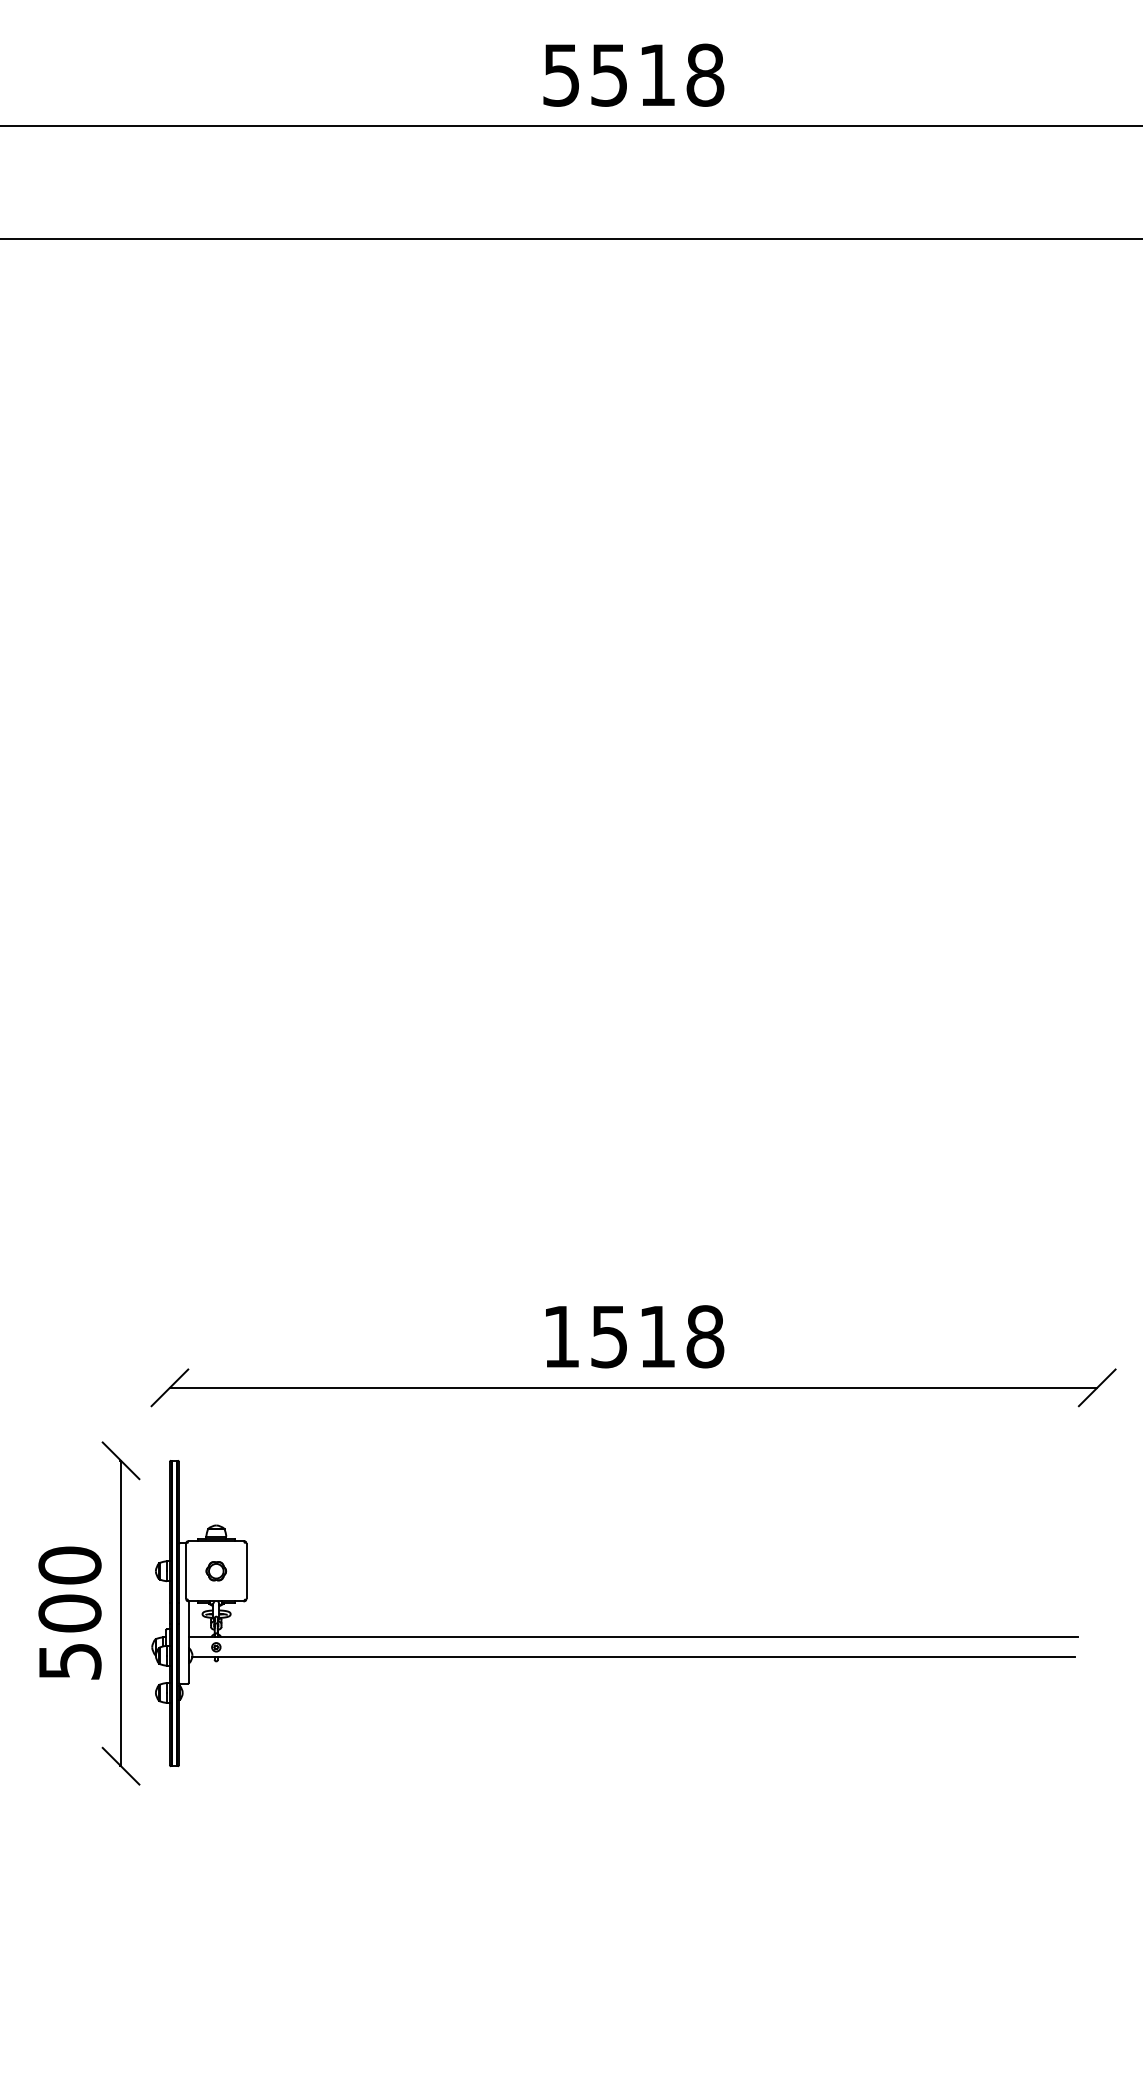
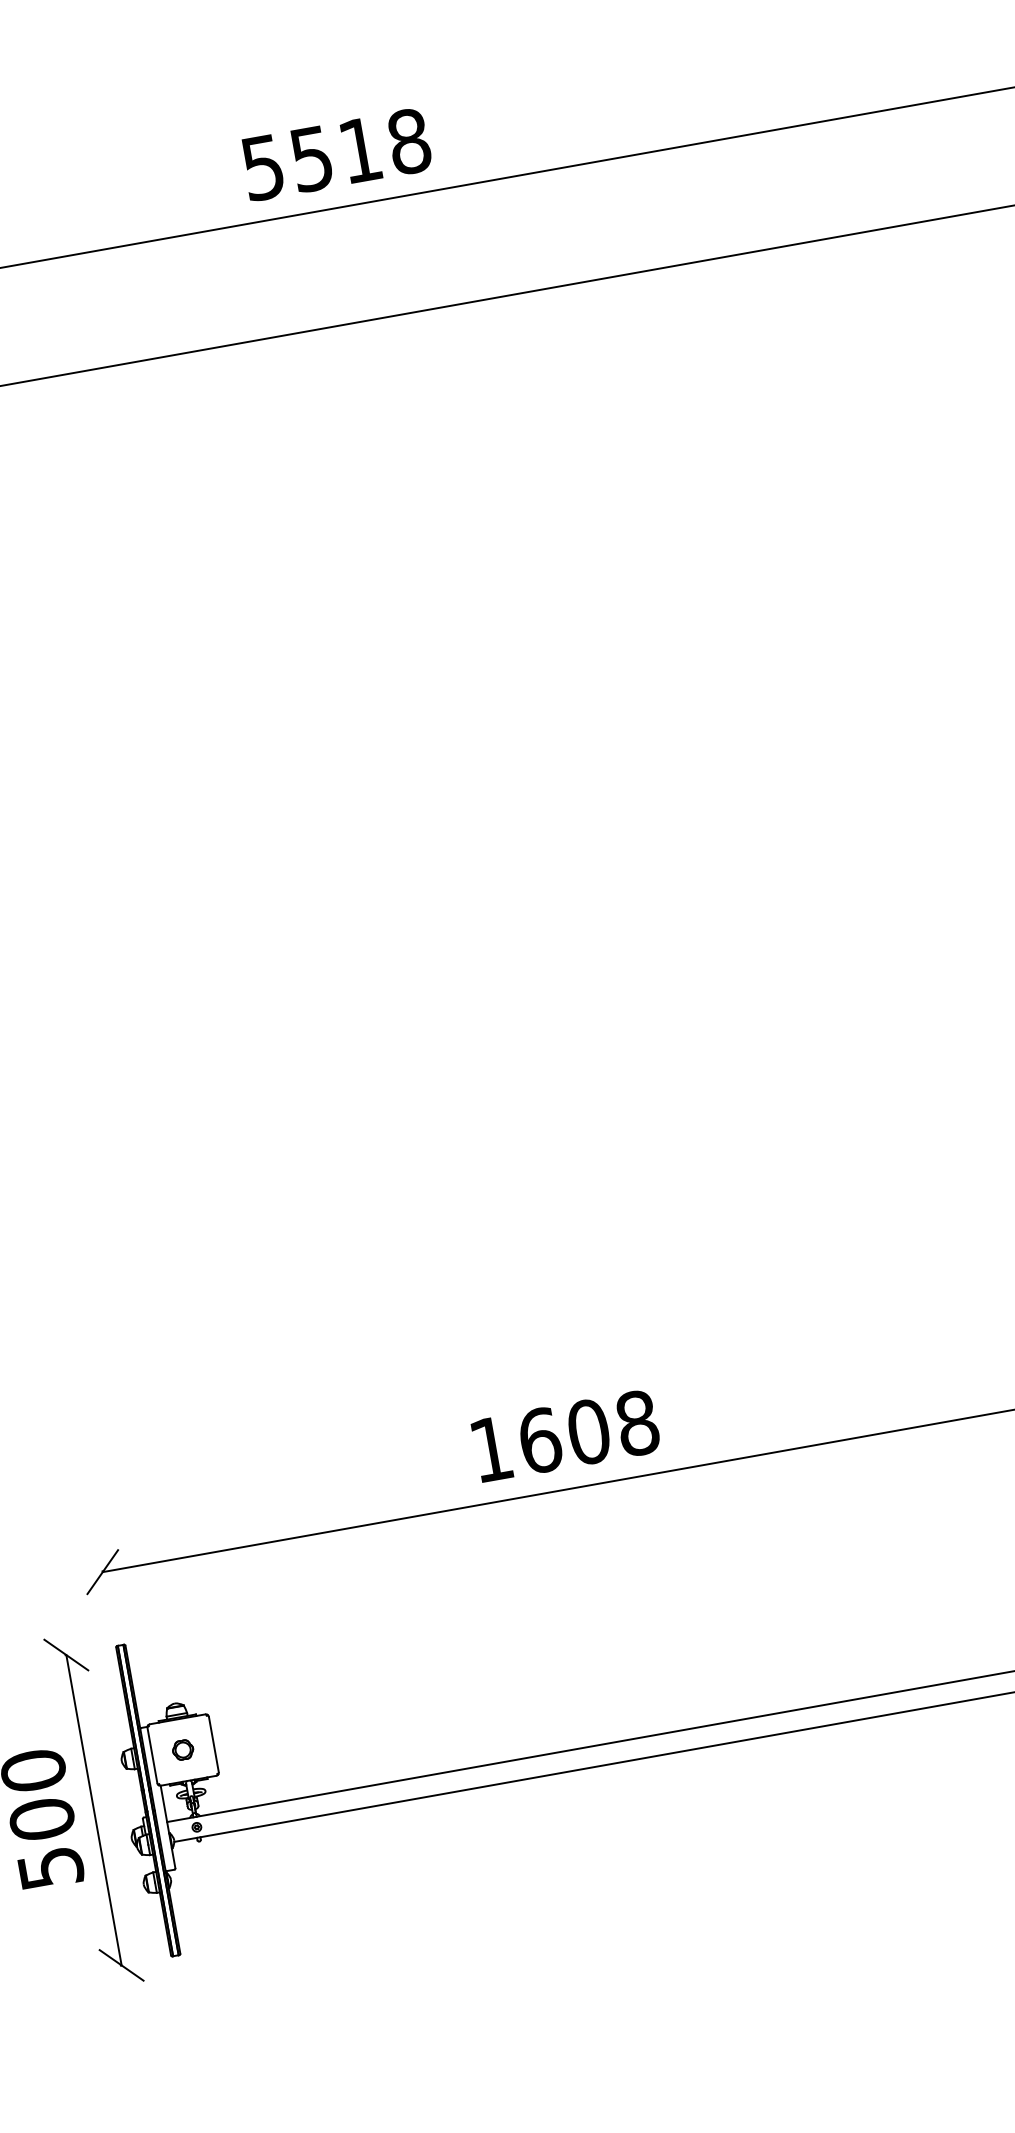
text: (633, 1336) -> (564, 1436), 1518 -> 1608

